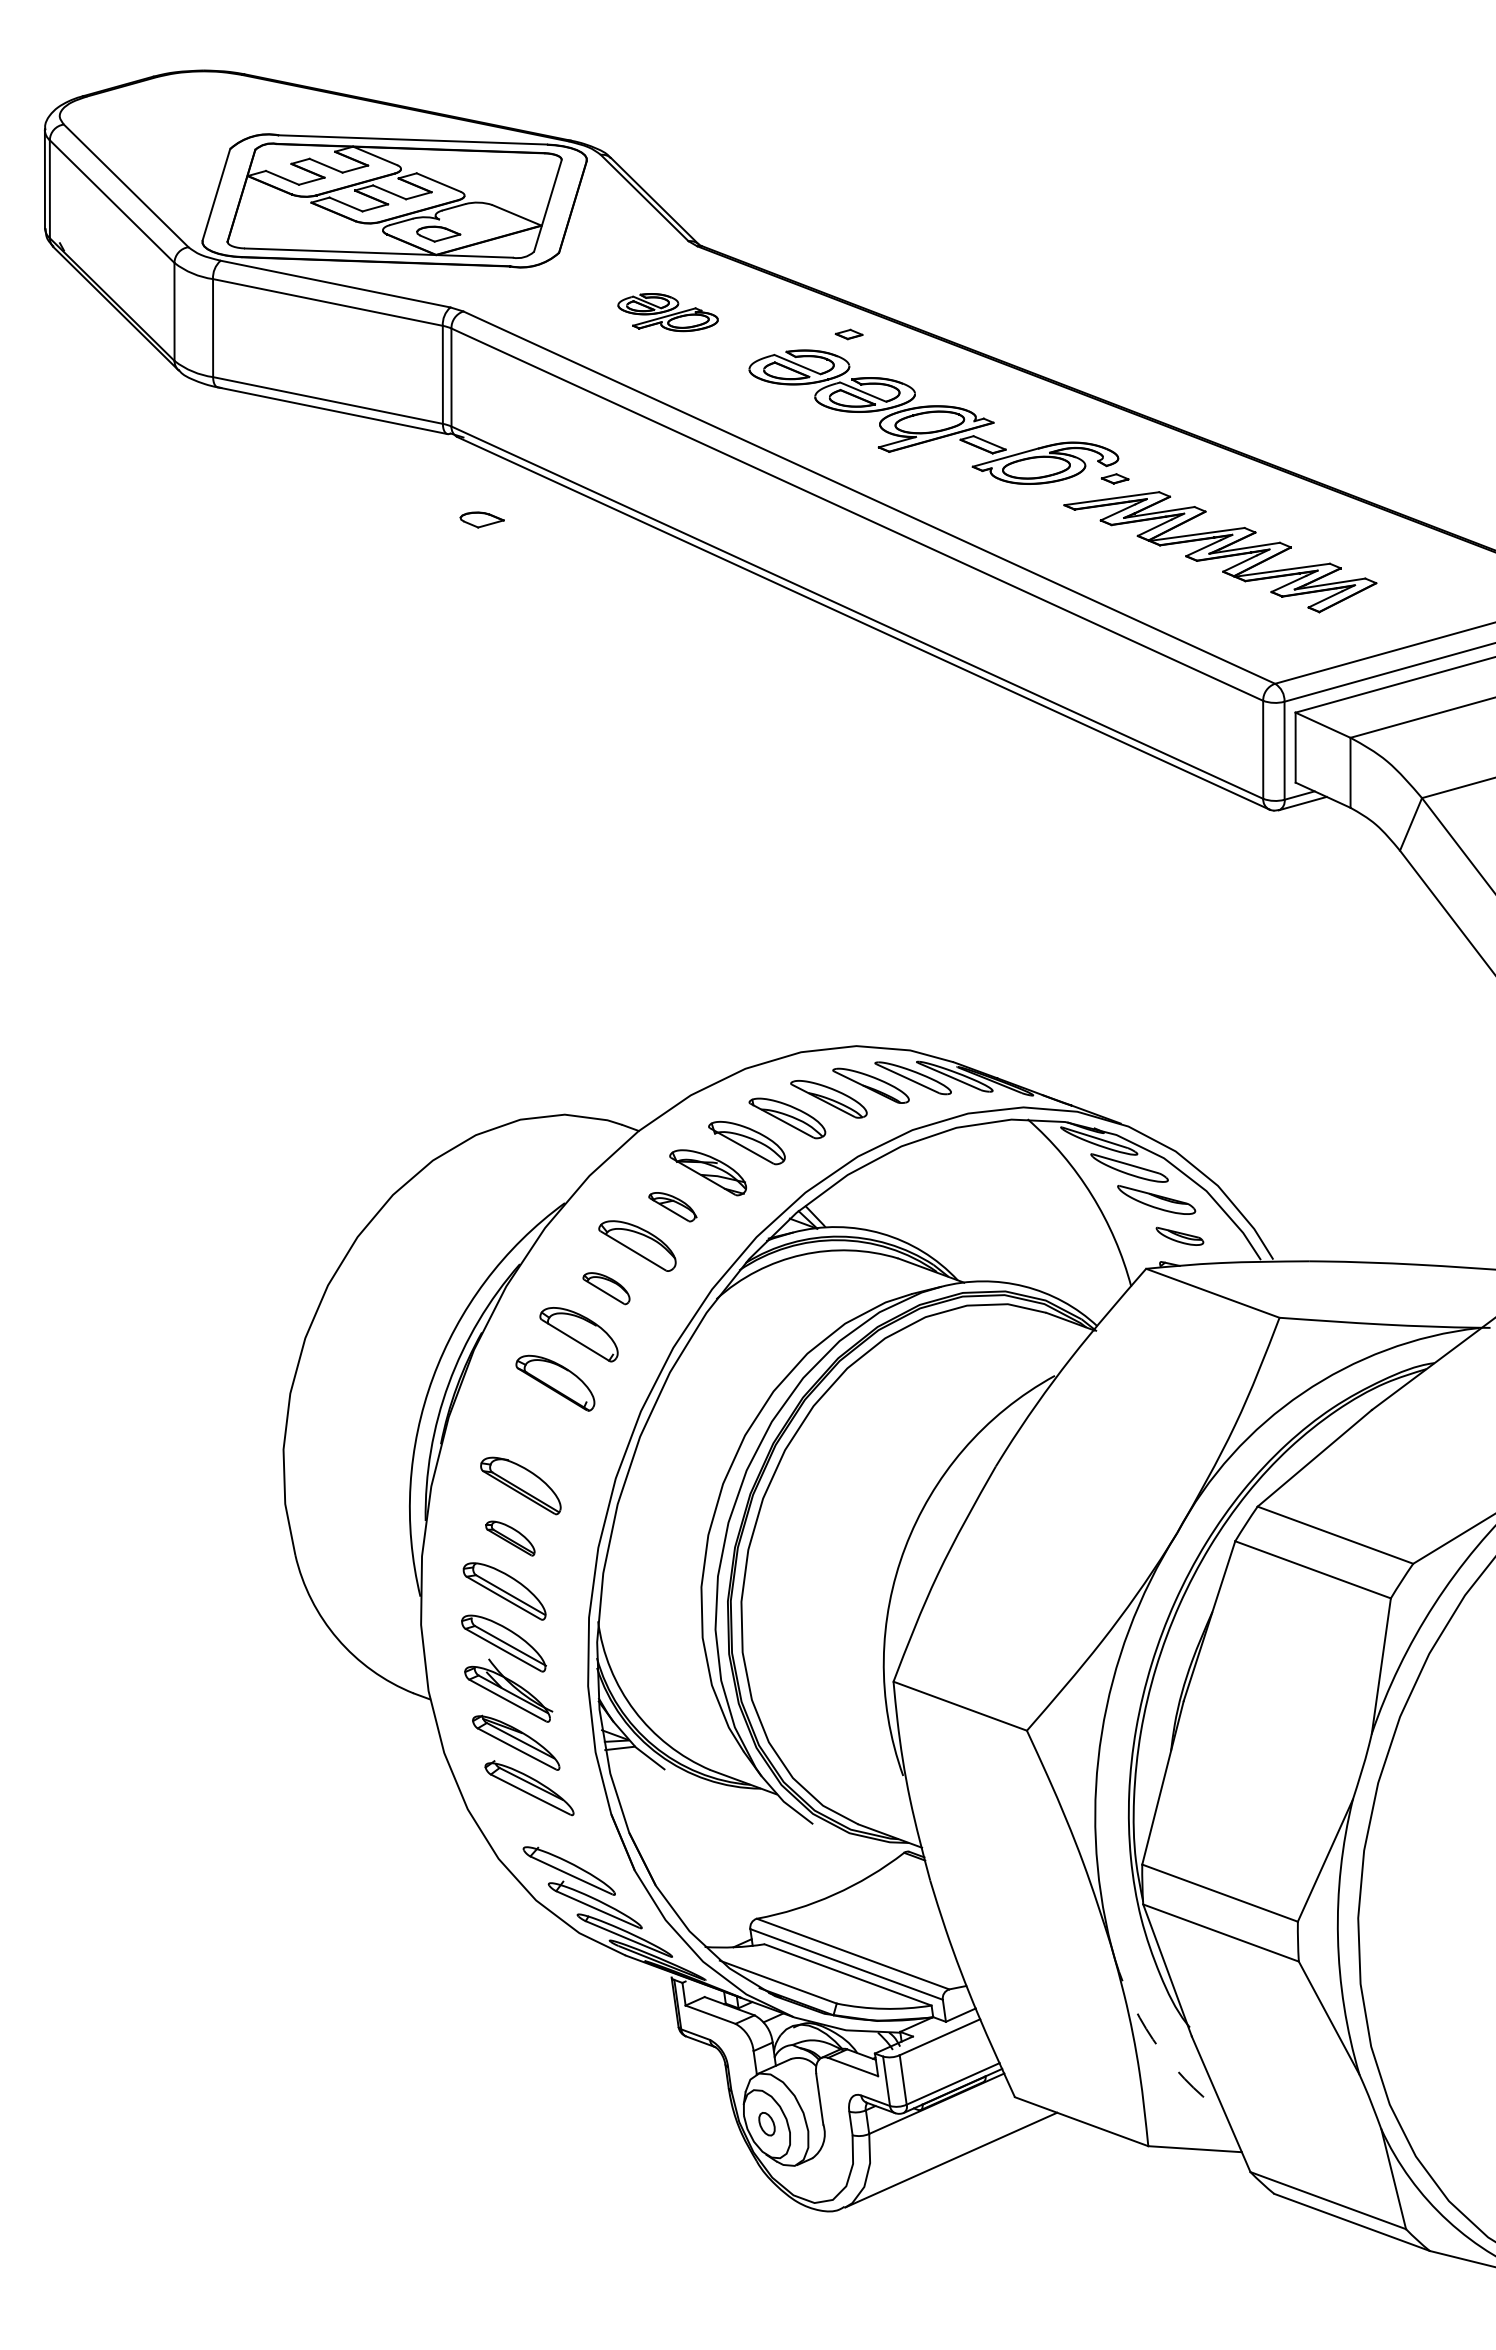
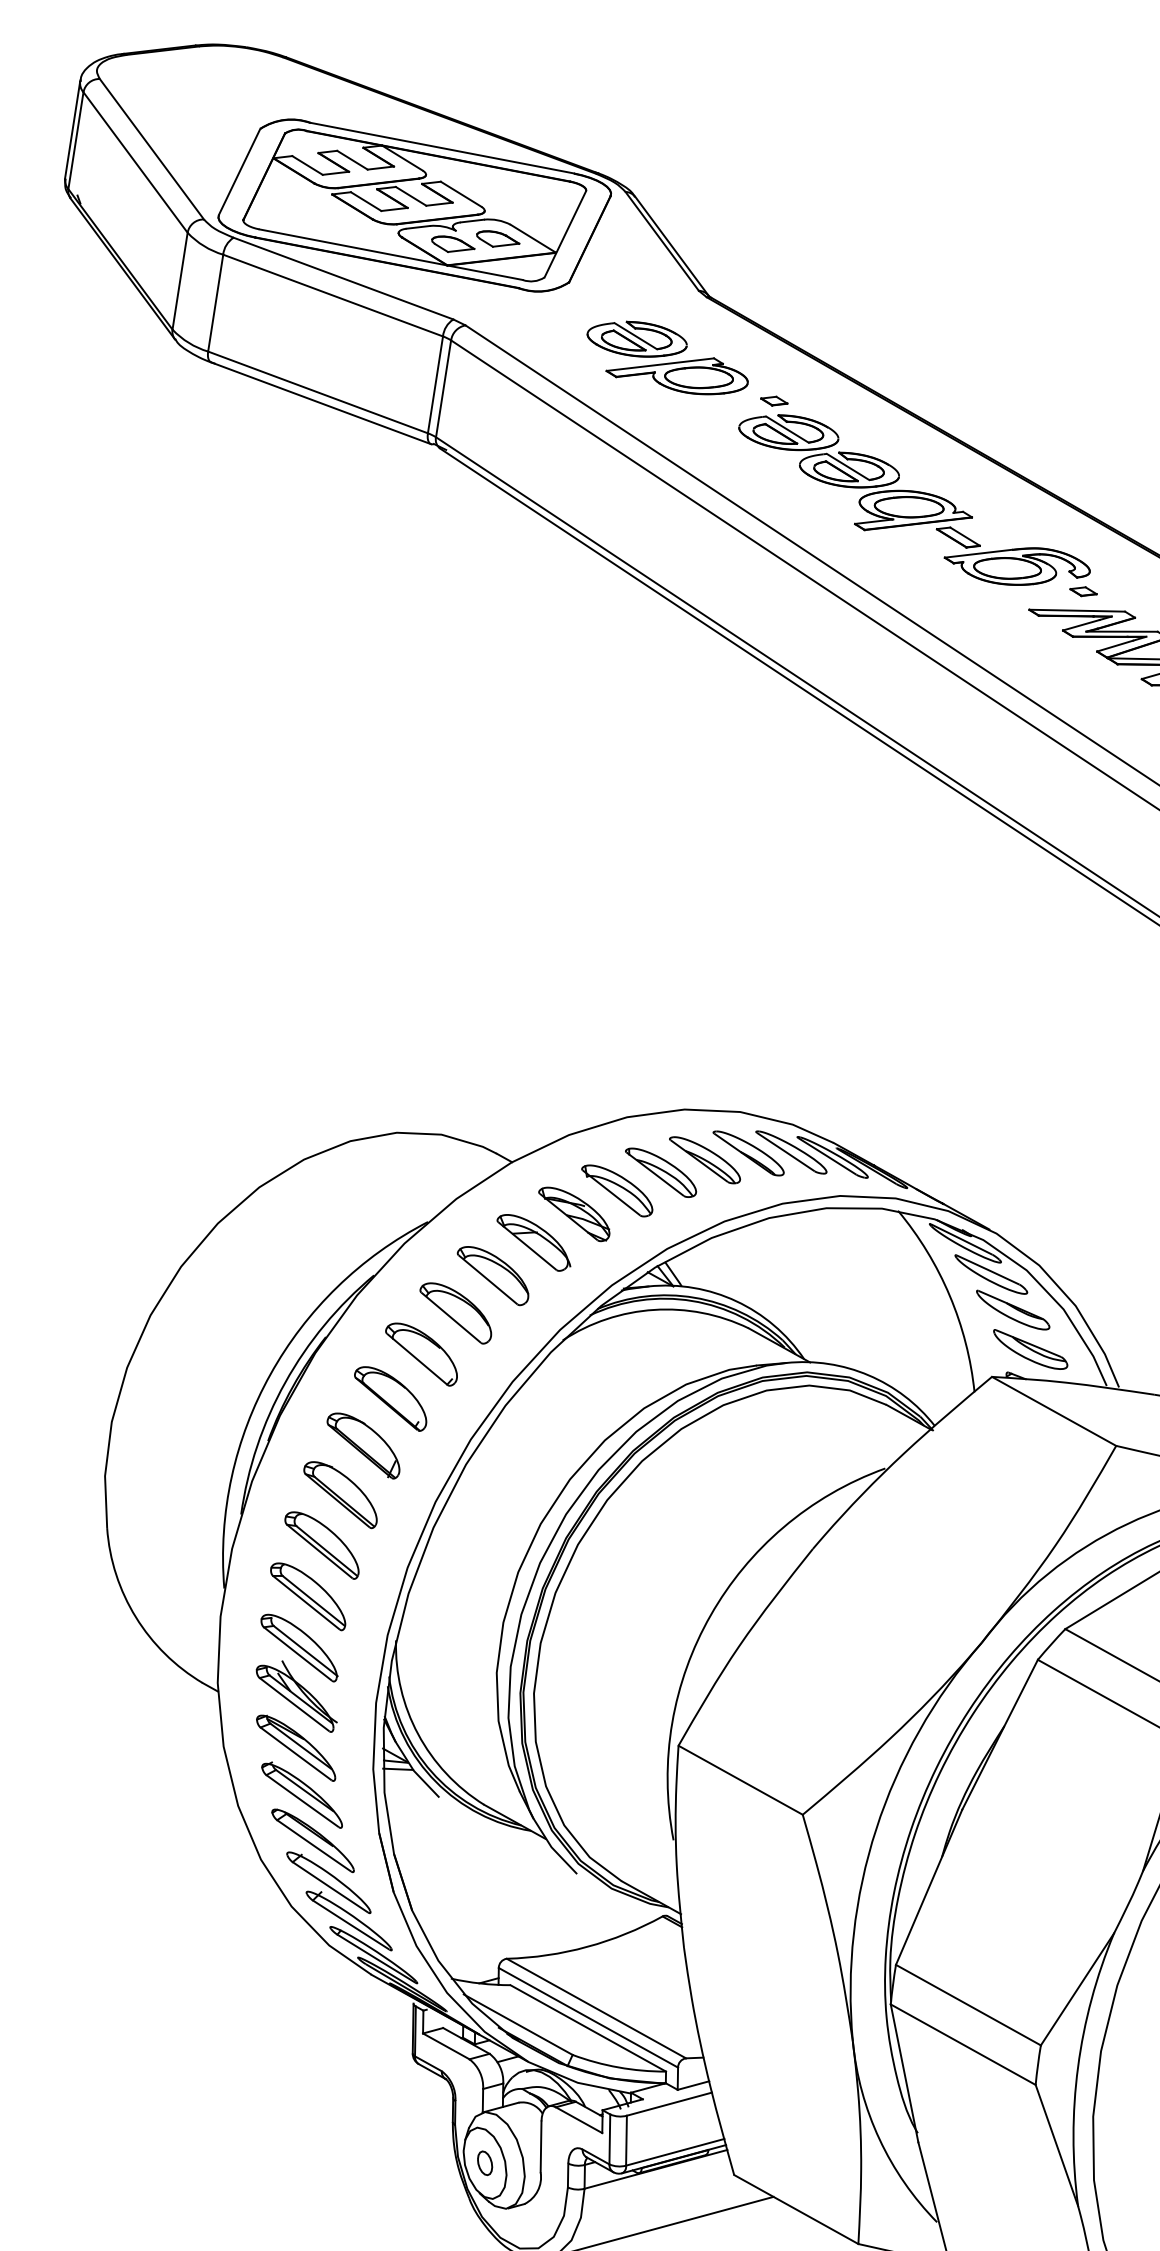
part: (667, 312) -> (667, 358), size x1.67
part: (848, 334) -> (773, 401), moved
part: (481, 519) -> (497, 239), moved
part: (672, 1206) -> (533, 1242), size x1.67
part: (1179, 1236) -> (1029, 1350), size x1.67
part: (606, 1288) -> (455, 1312), size x1.67
part: (535, 1433) -> (363, 1445), added
part: (510, 1538) -> (322, 1544), size x1.67
part: (547, 1831) -> (313, 1840), added
arc: (1153, 2039) -> (880, 2139), dashed -> solid

